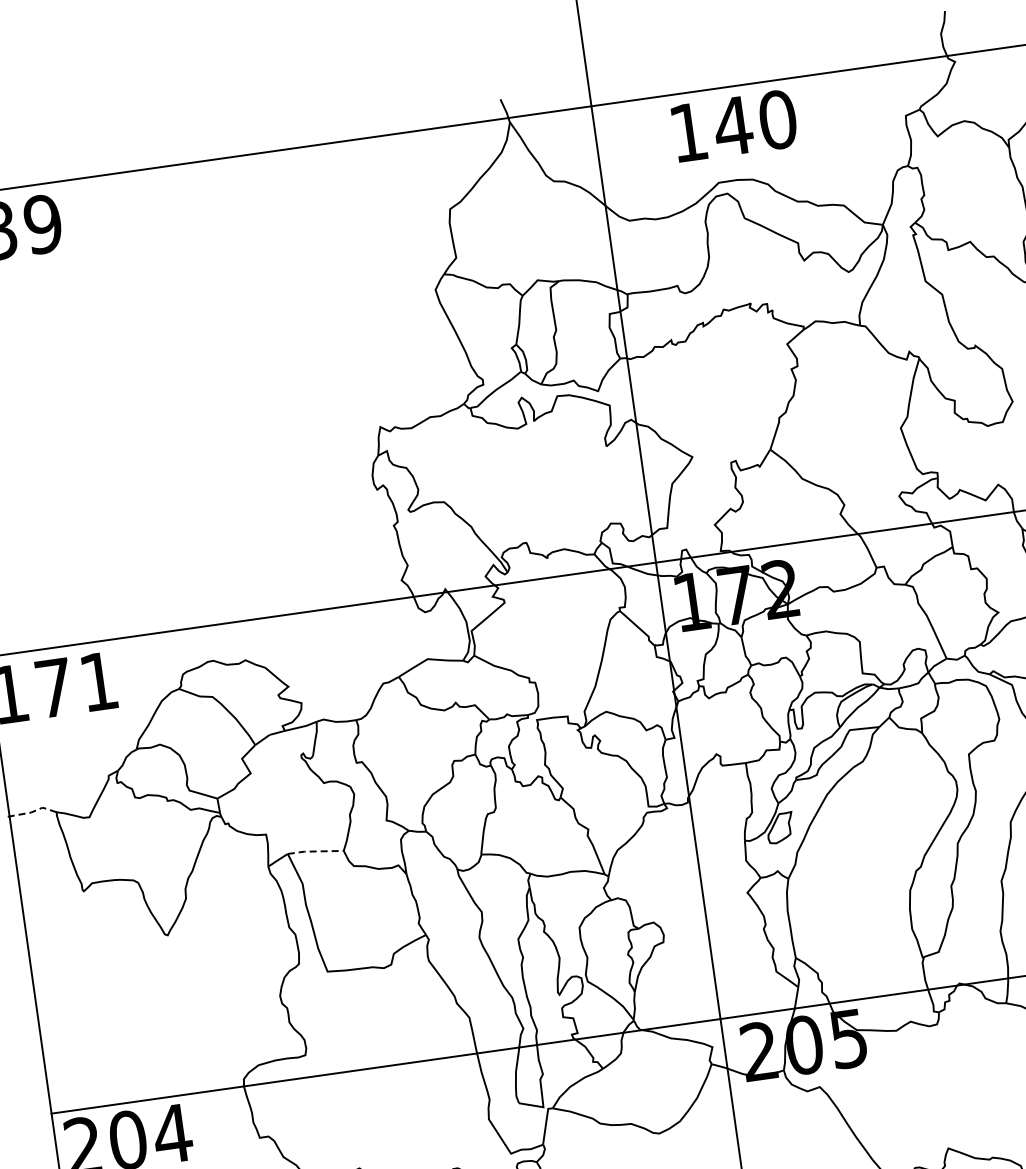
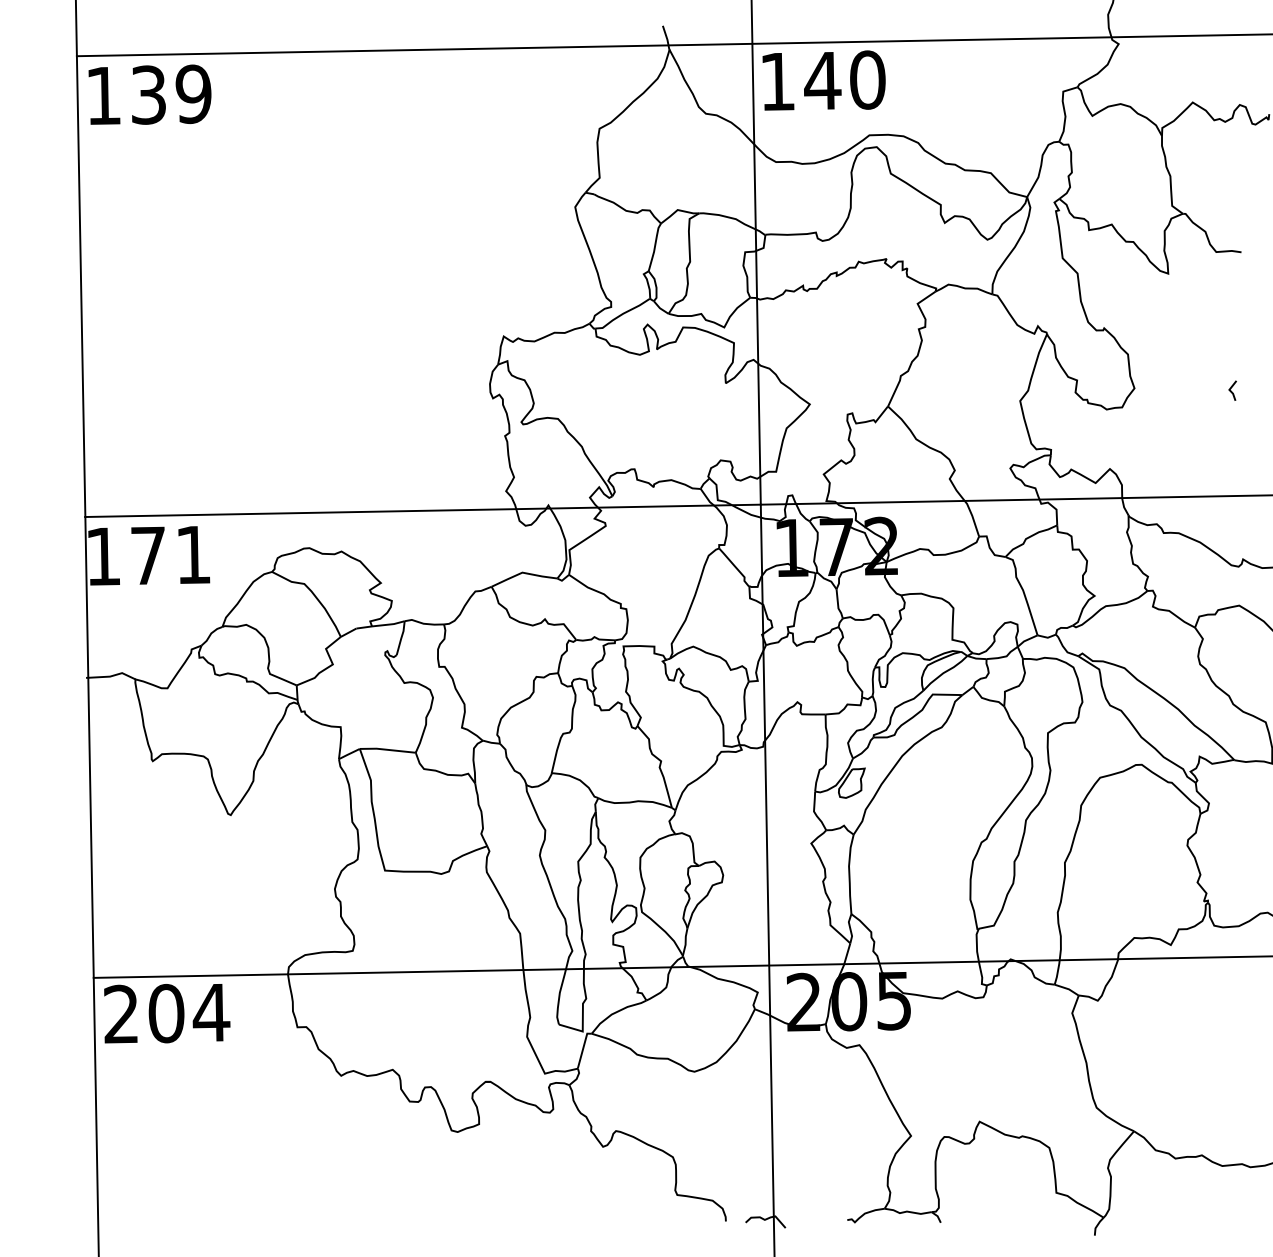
text: (734, 125) -> (823, 80), moved
line: (32, 812) -> (111, 676), dashed -> solid
line: (315, 851) -> (387, 749), dashed -> solid

